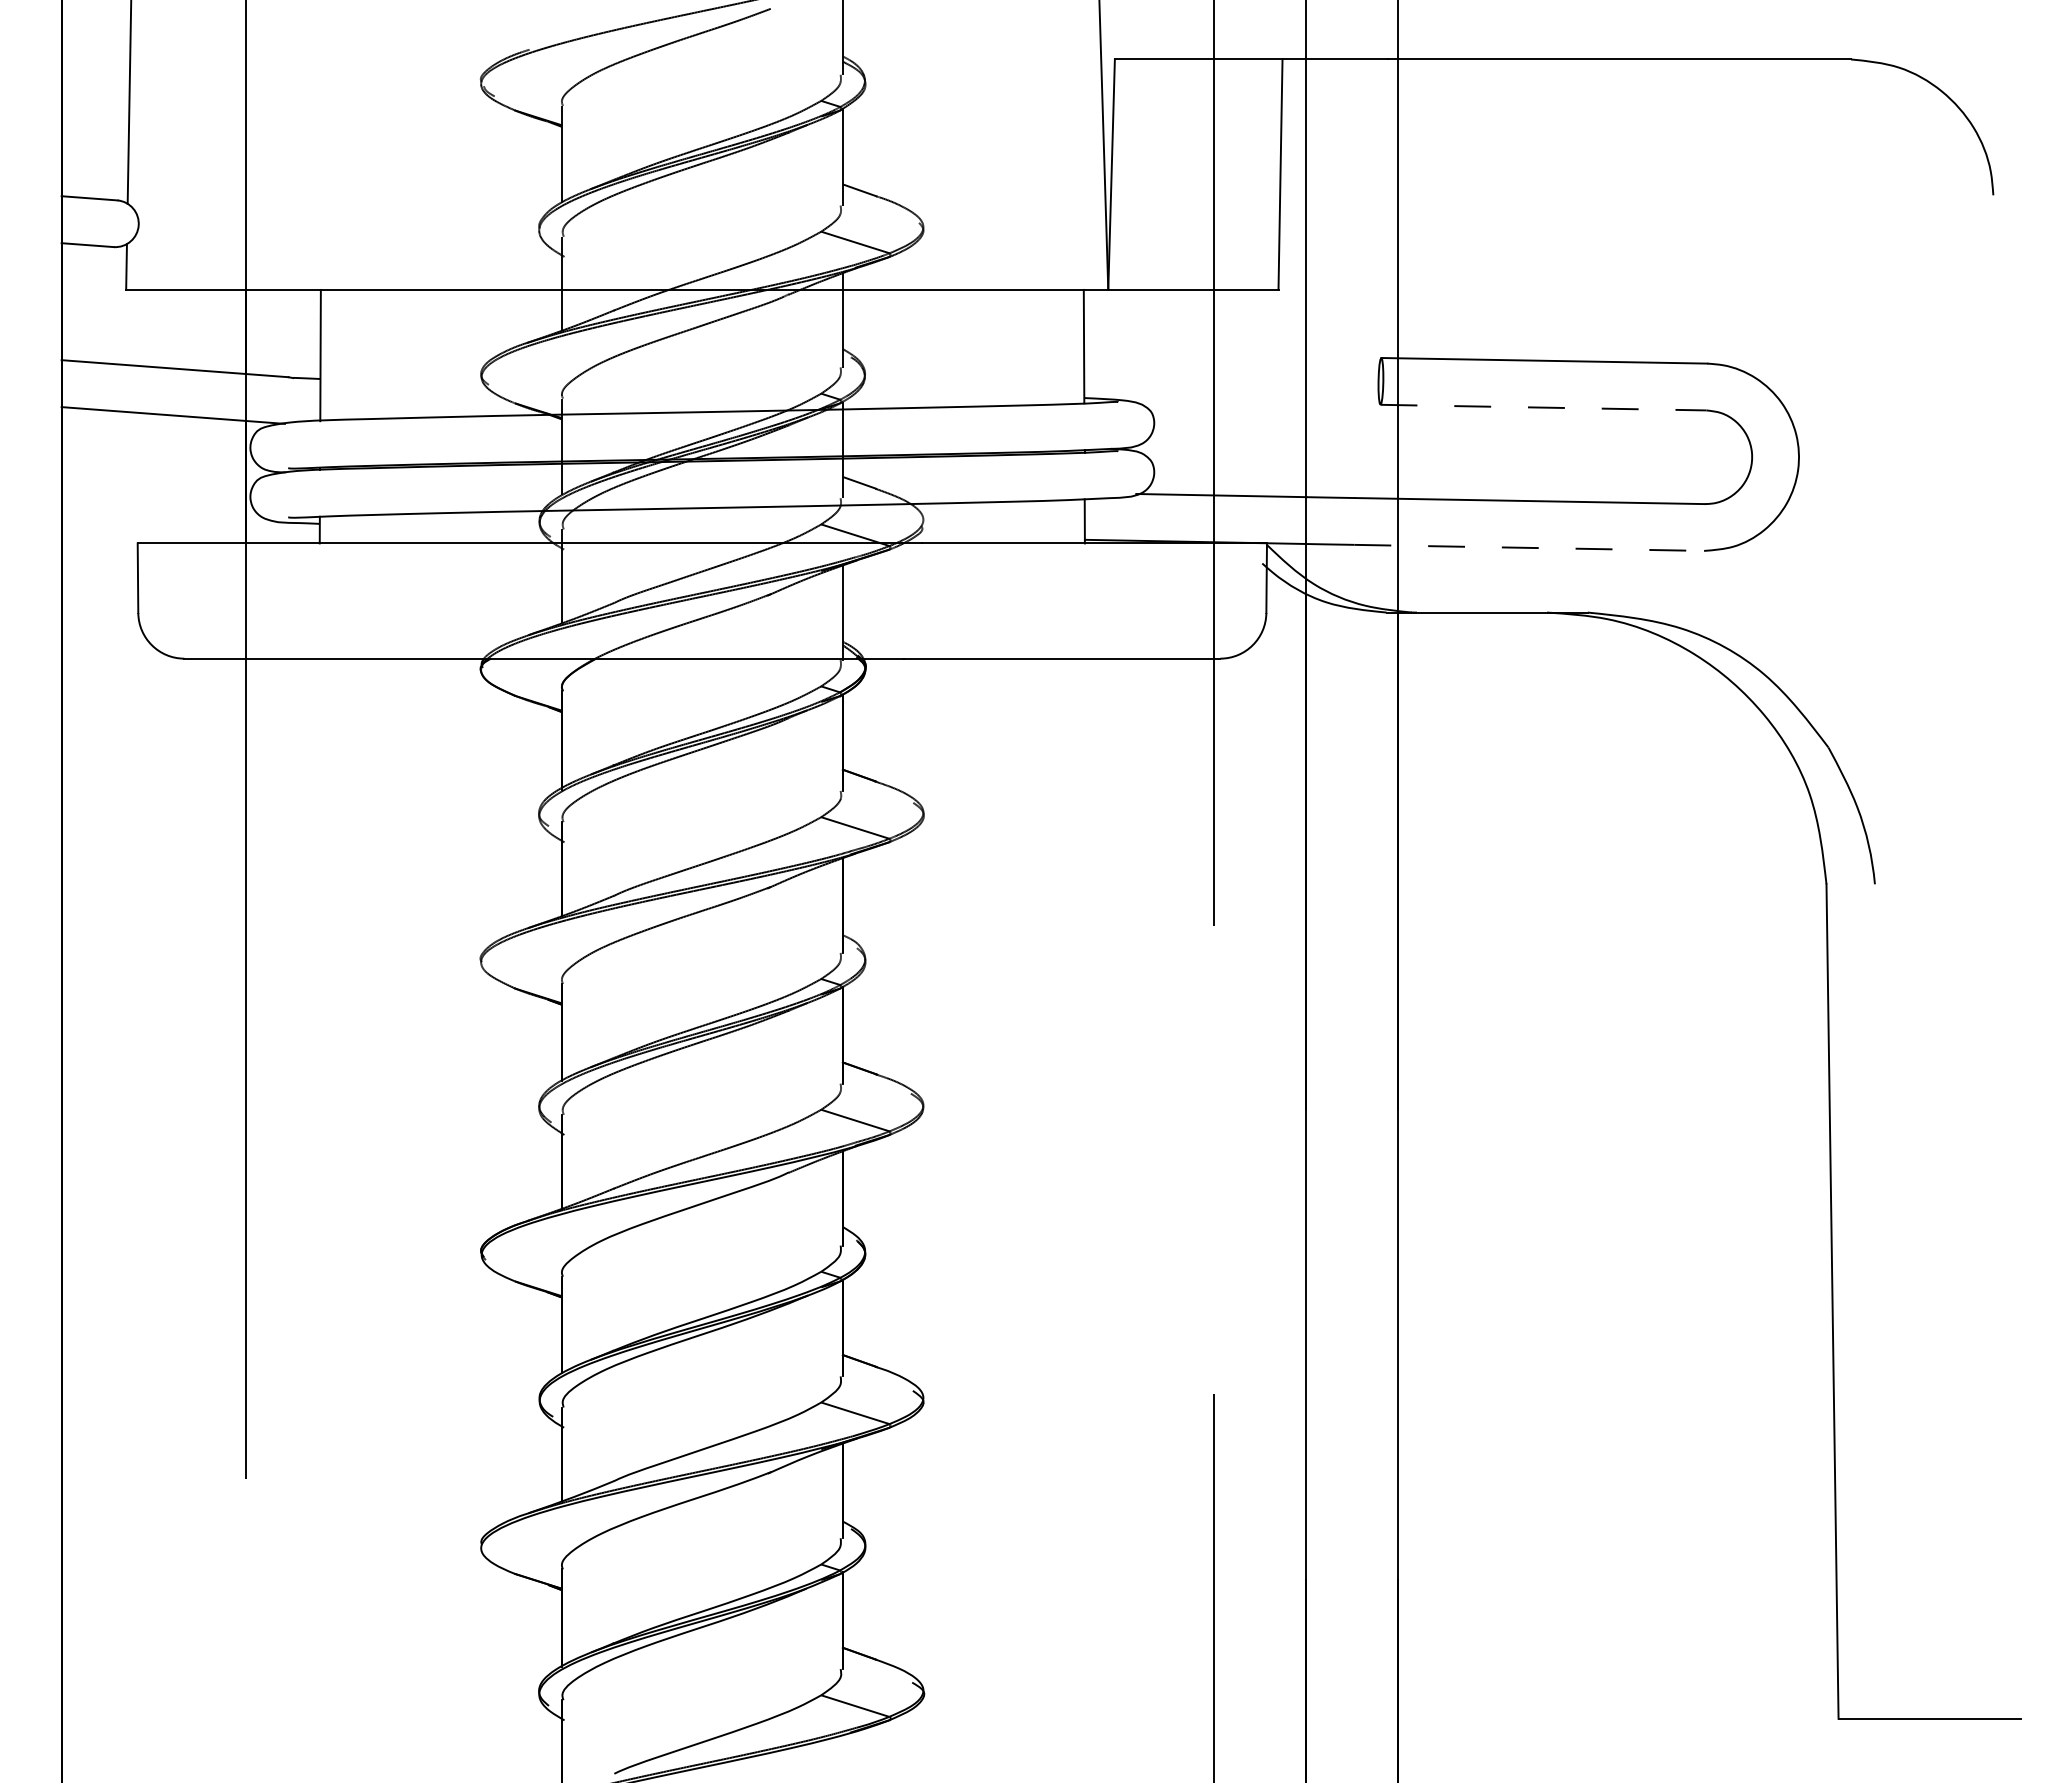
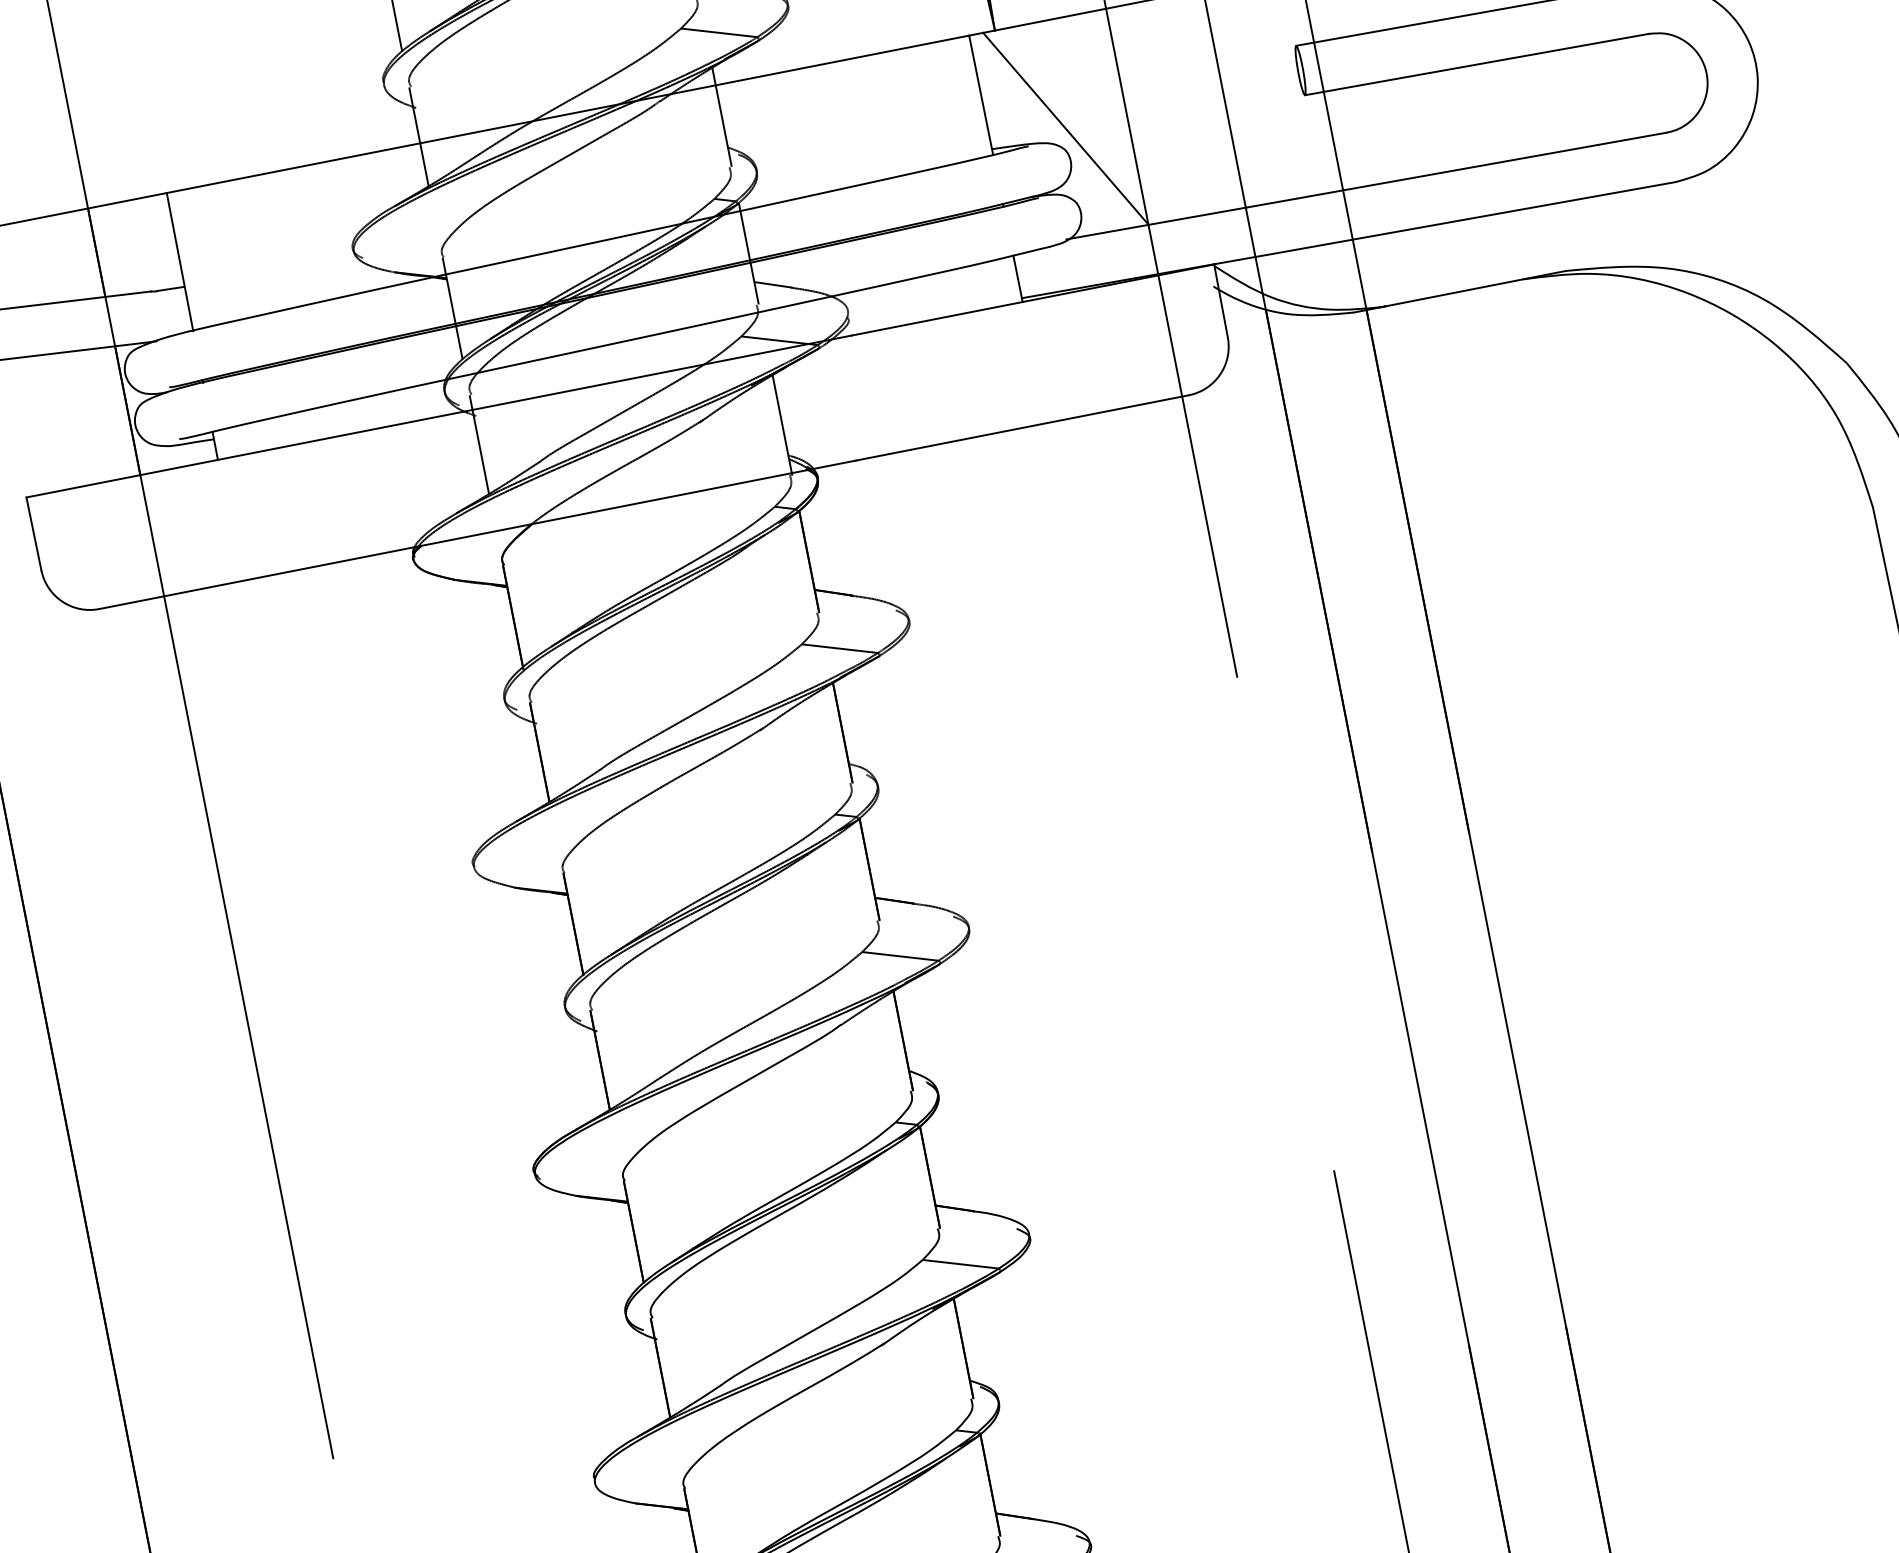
line: (1155, 392) -> (1065, 128), added
line: (1544, 407) -> (1477, 64), dashed -> solid
line: (1529, 547) -> (1491, 214), dashed -> solid

